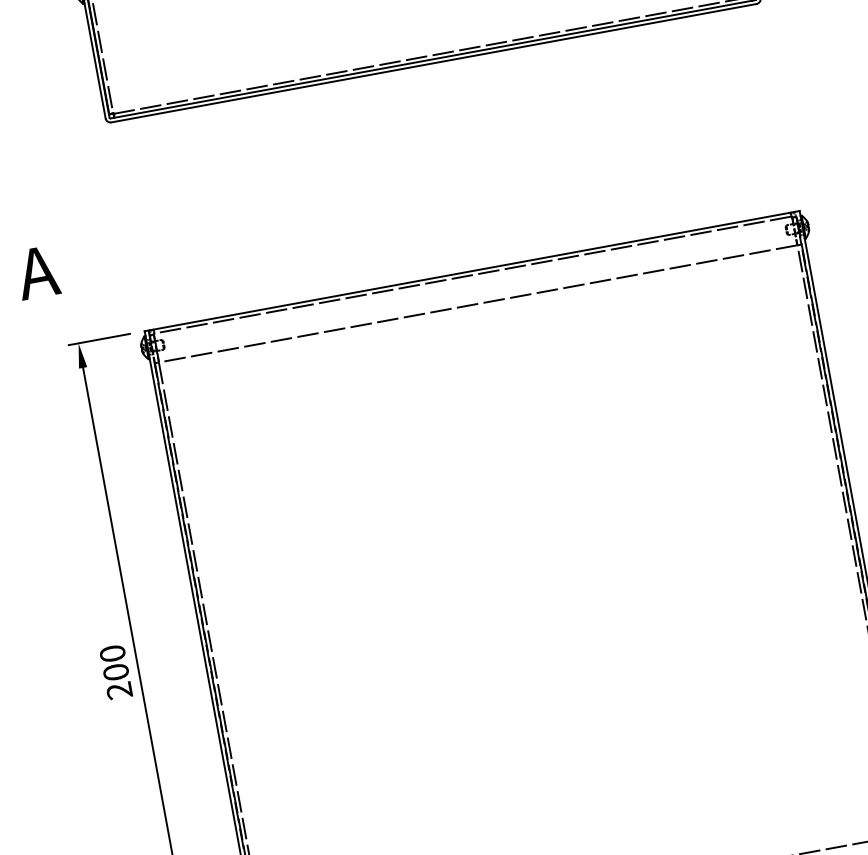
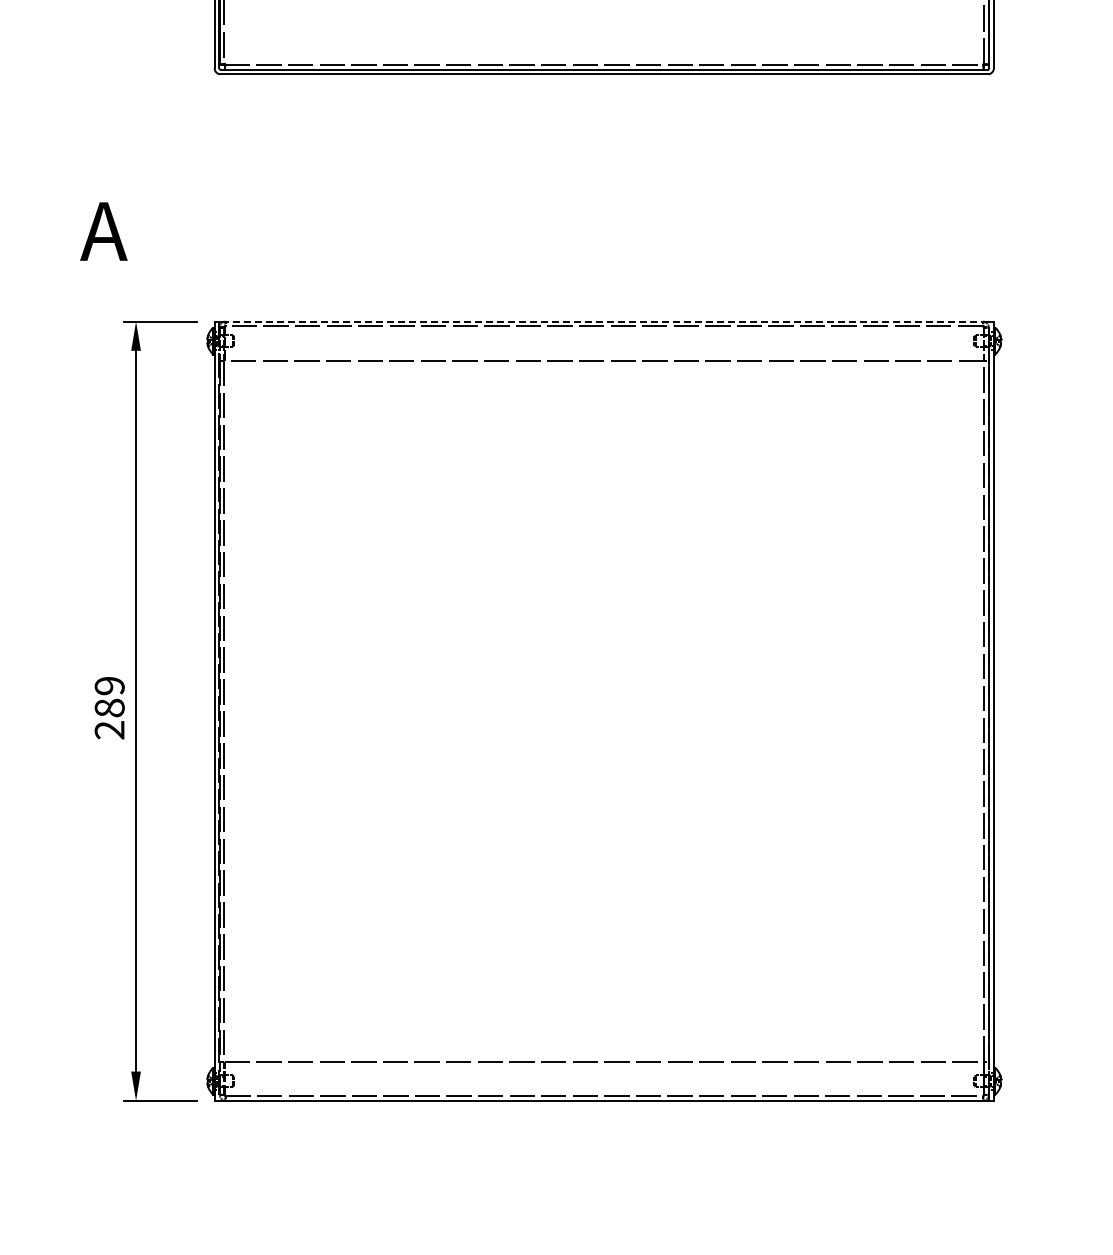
line: (472, 271) -> (604, 321), solid -> dashed
text: (114, 662) -> (109, 696), 200 -> 289

